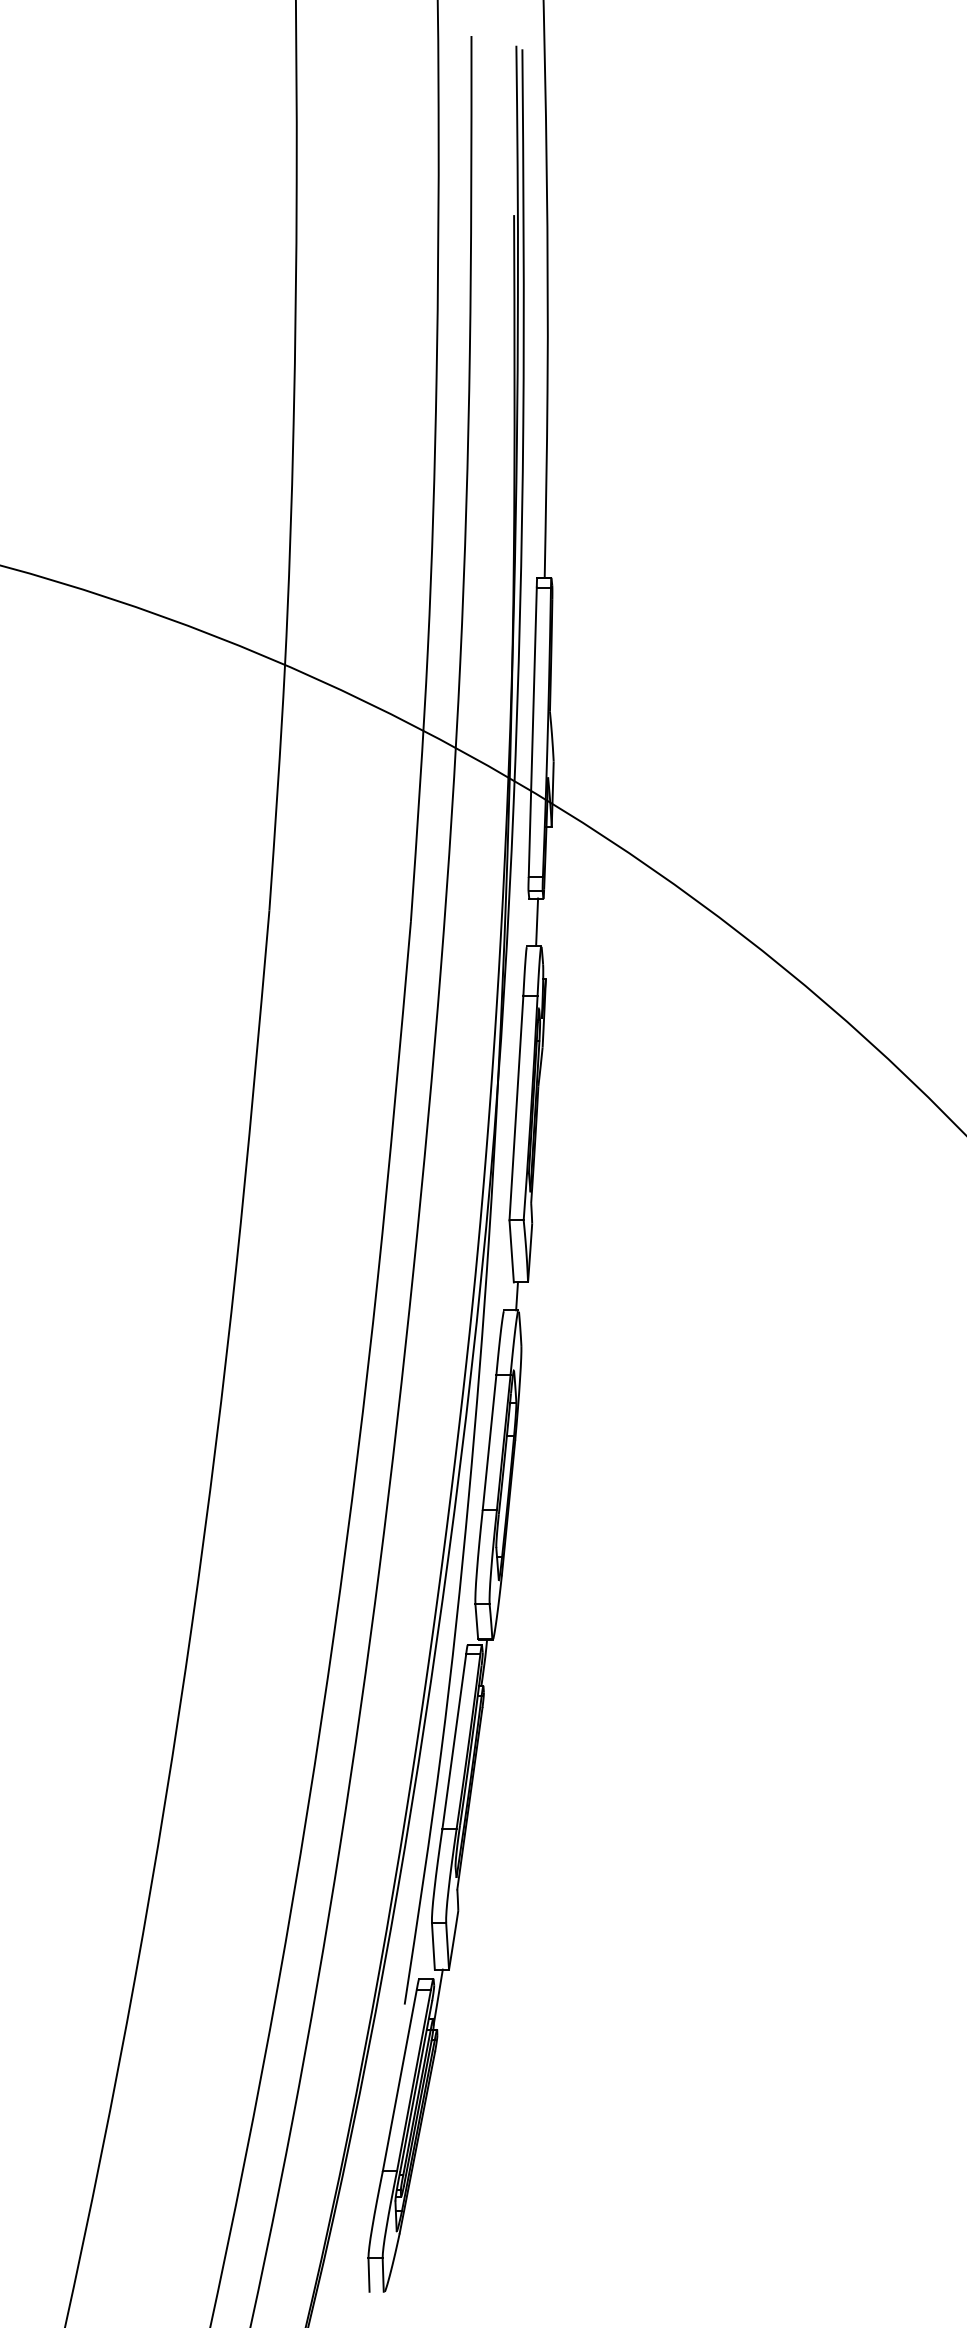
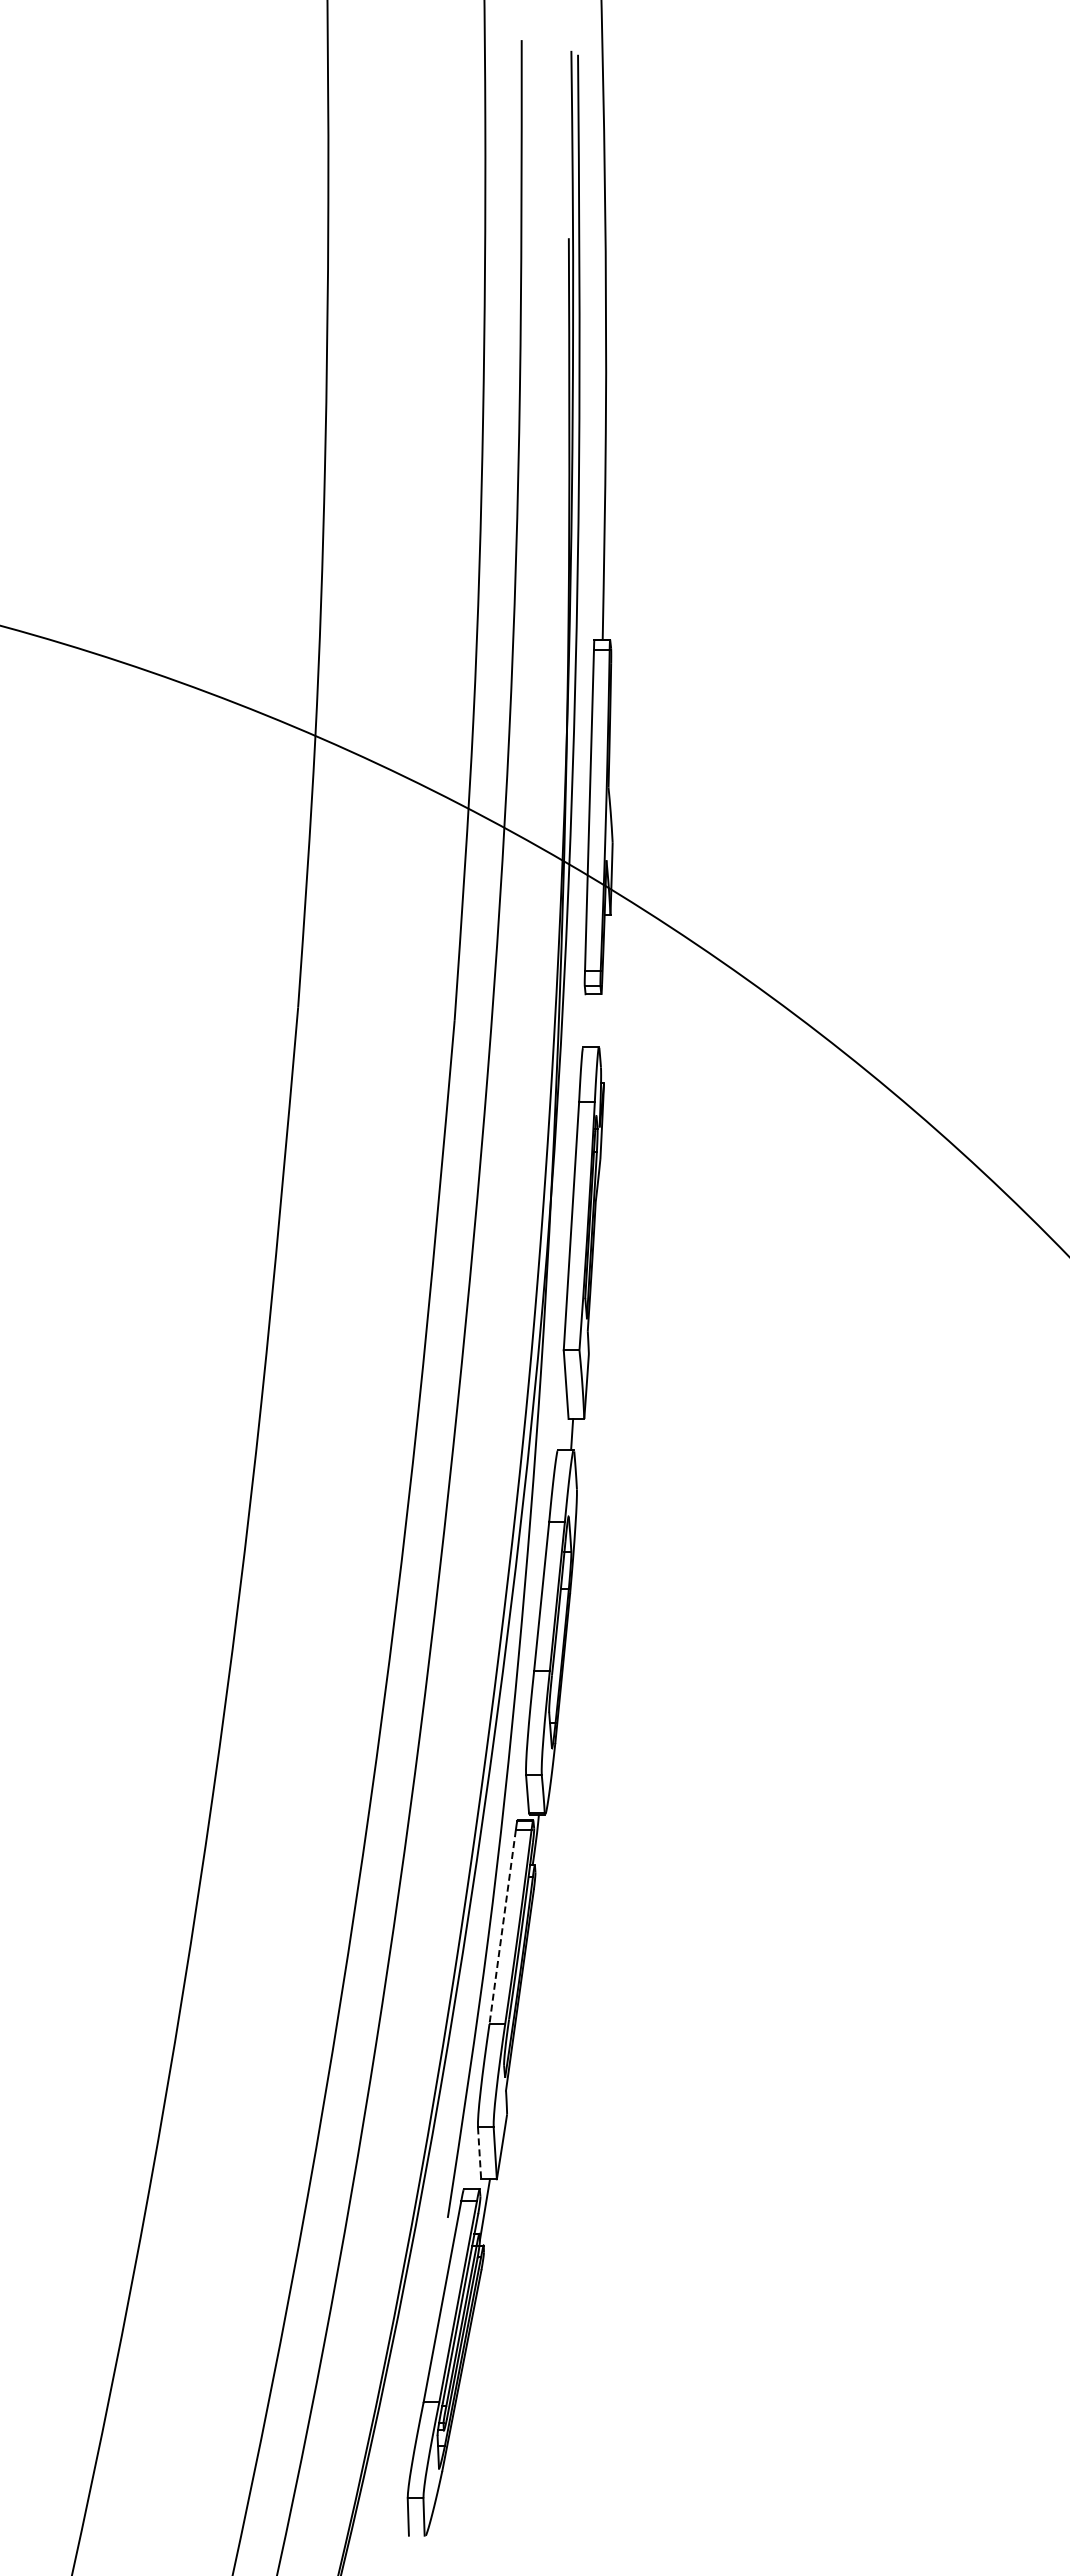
line: (537, 922) -> (594, 1020), removed
line: (454, 1742) -> (502, 1927), solid -> dashed
line: (433, 1946) -> (479, 2153), solid -> dashed

